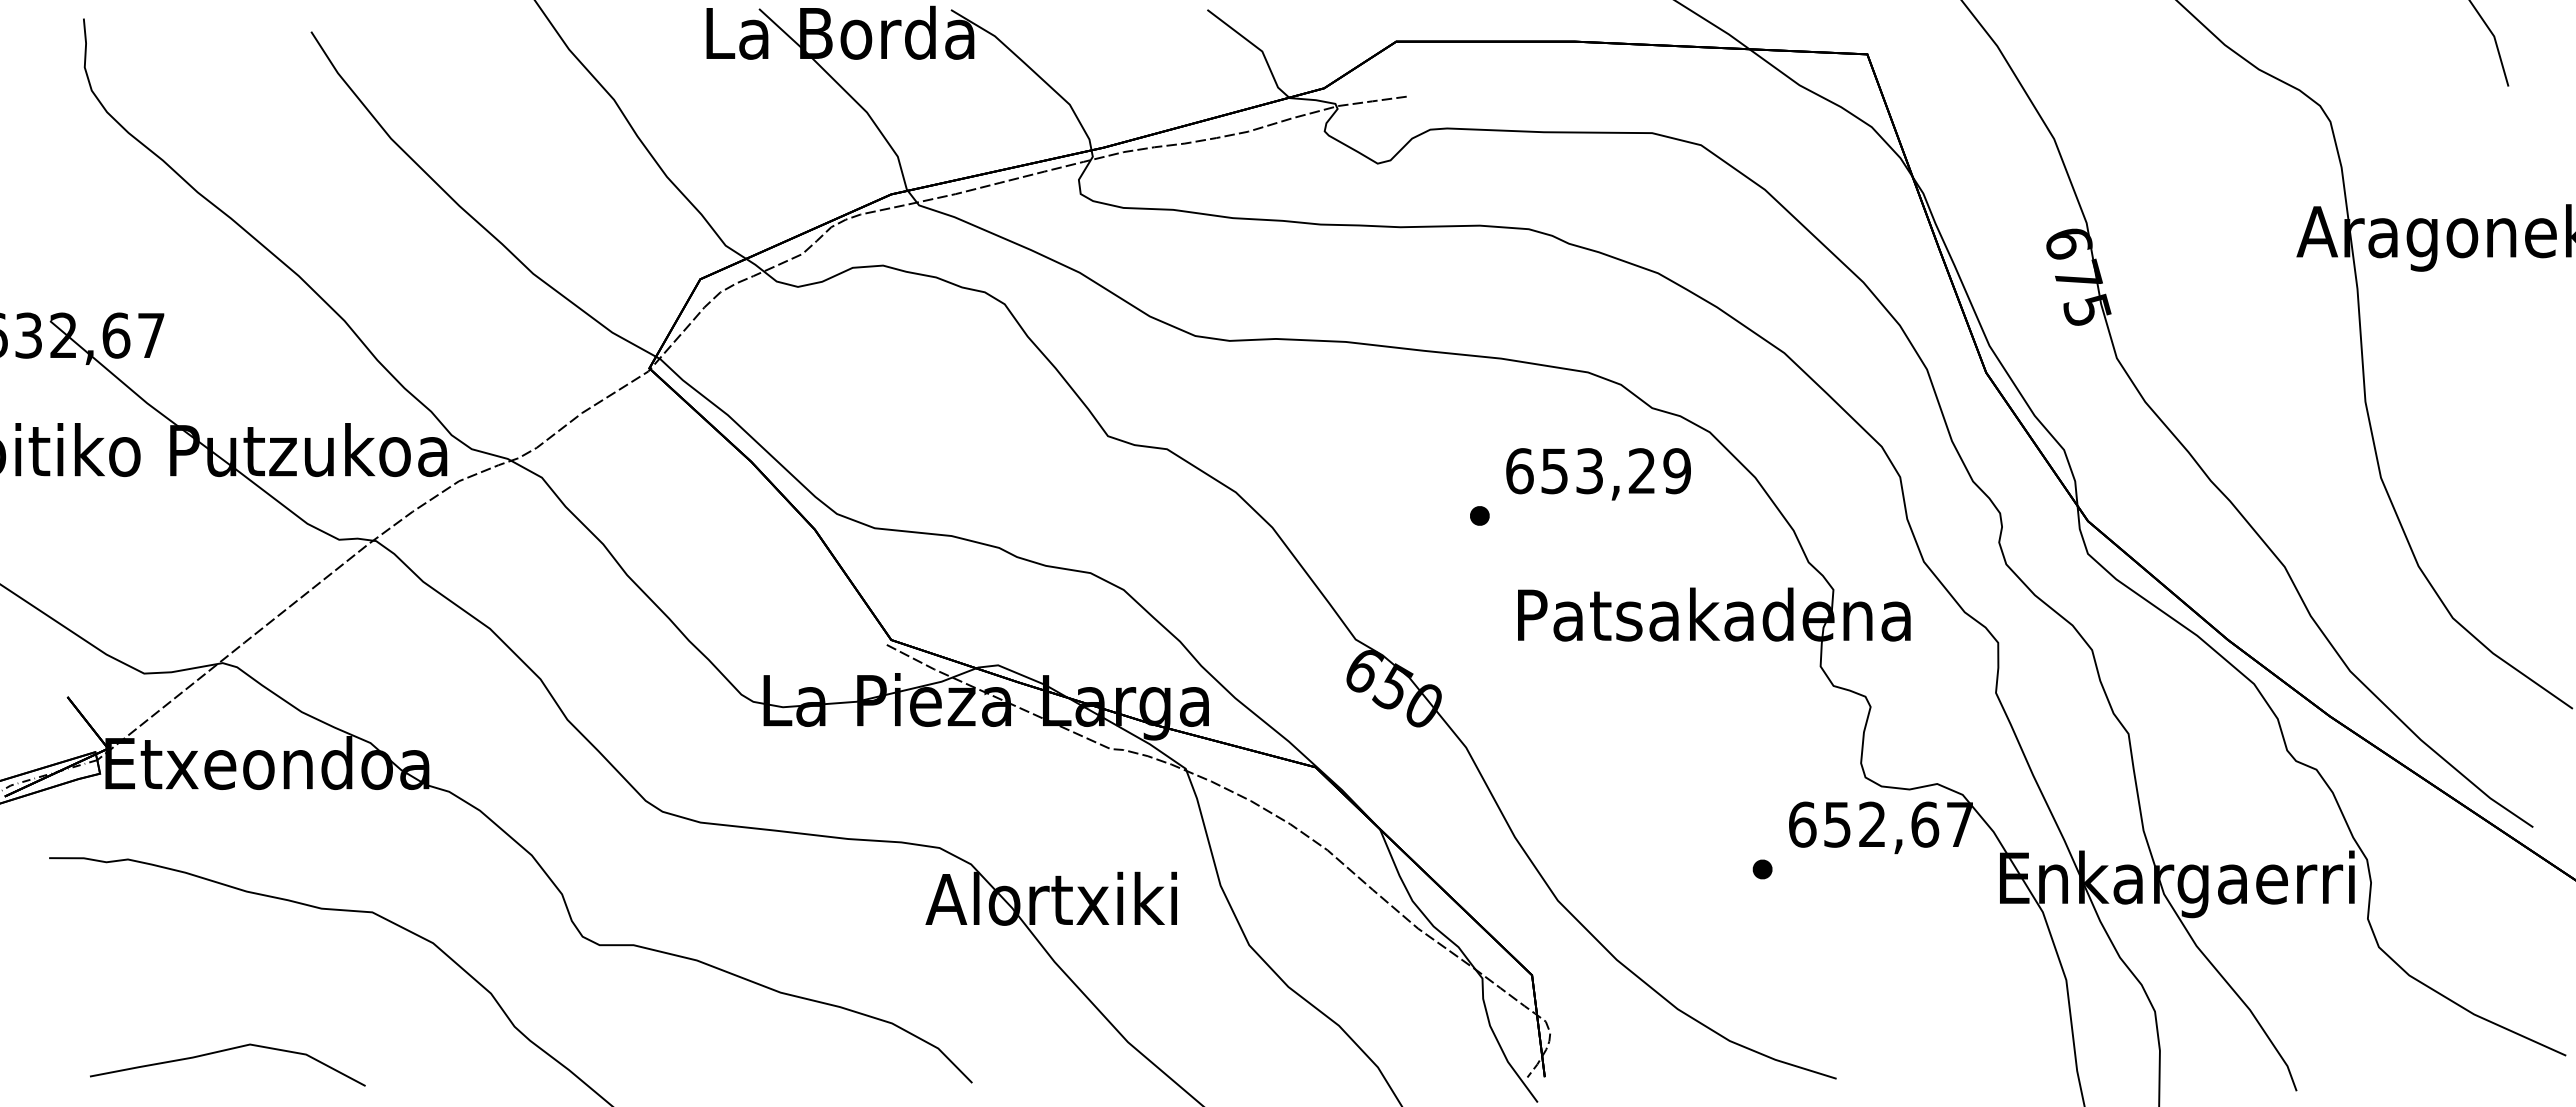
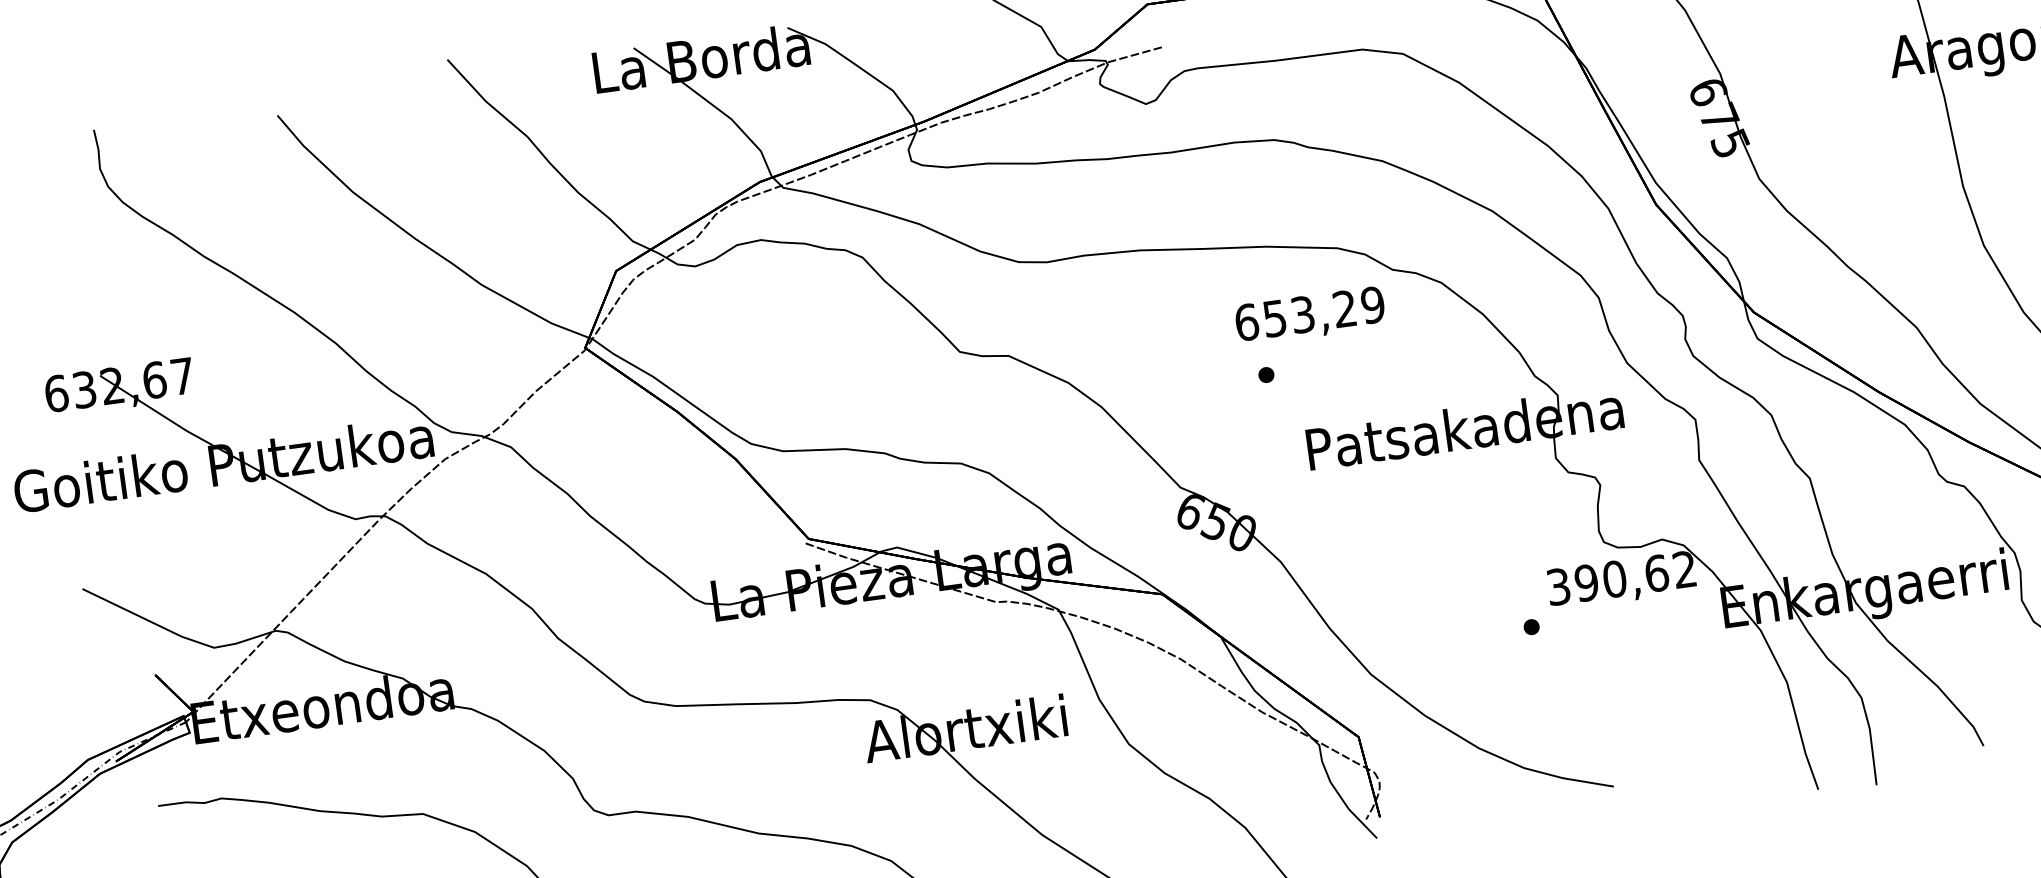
text: (1598, 474) -> (1310, 316), moved
text: (1880, 824) -> (1621, 578), 652,67 -> 390,62

